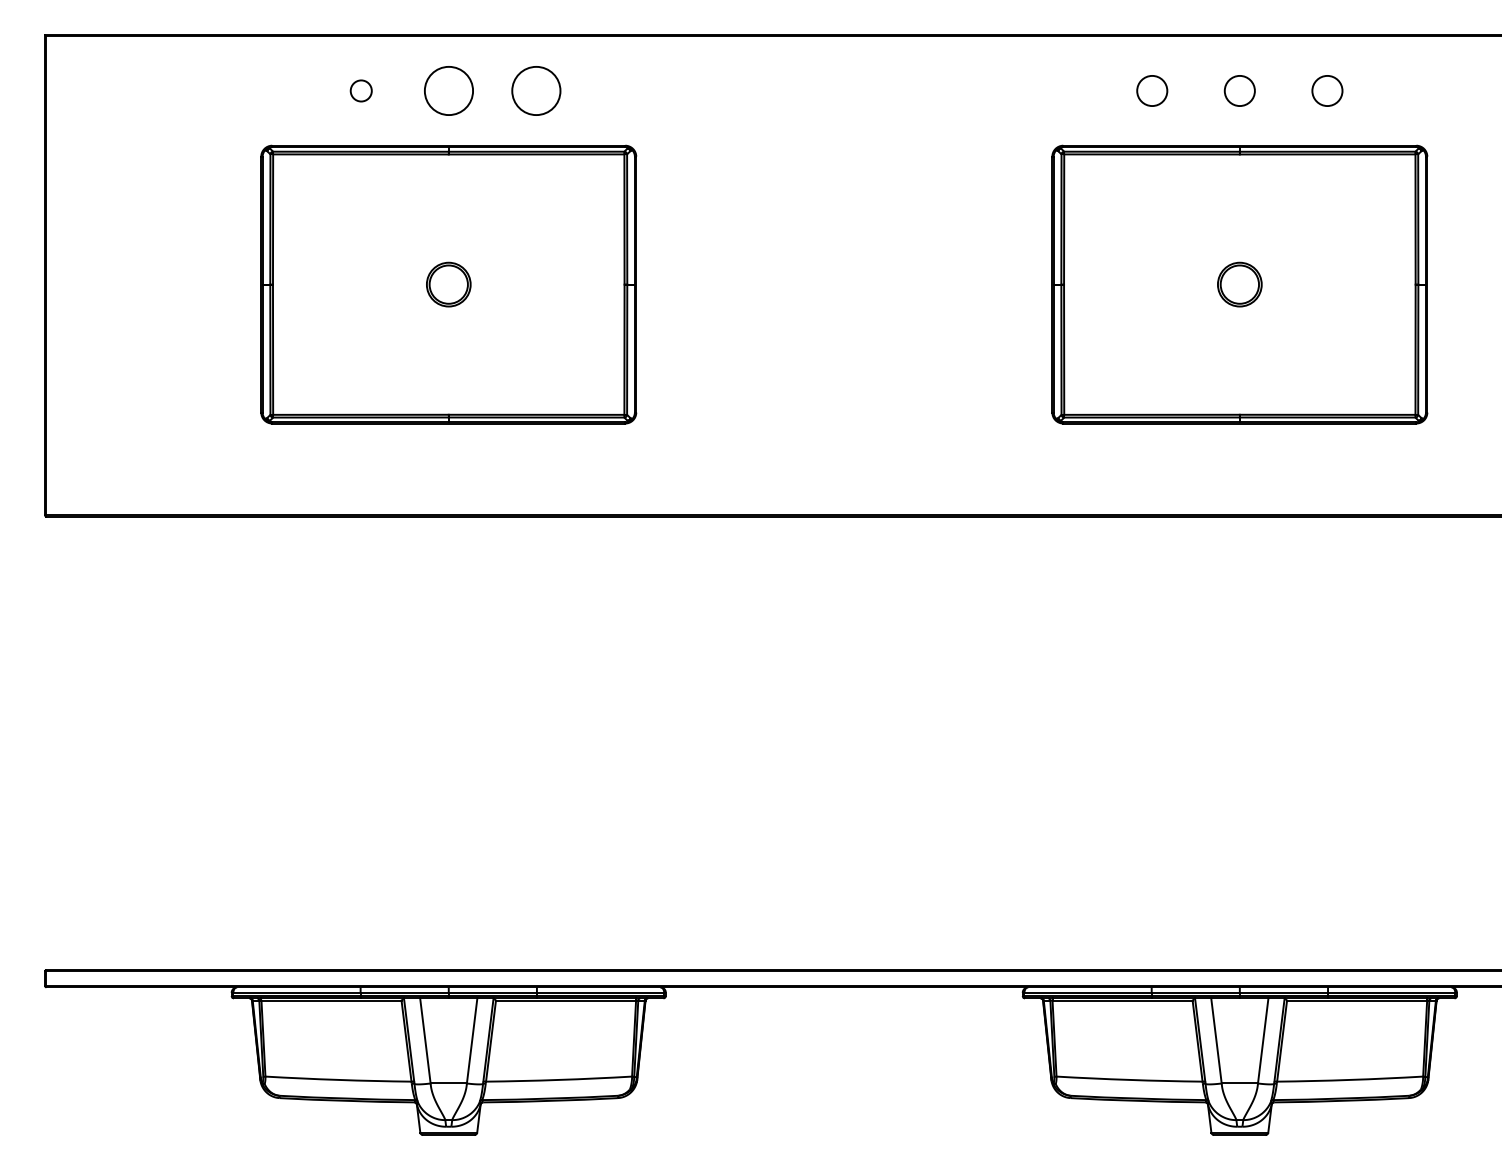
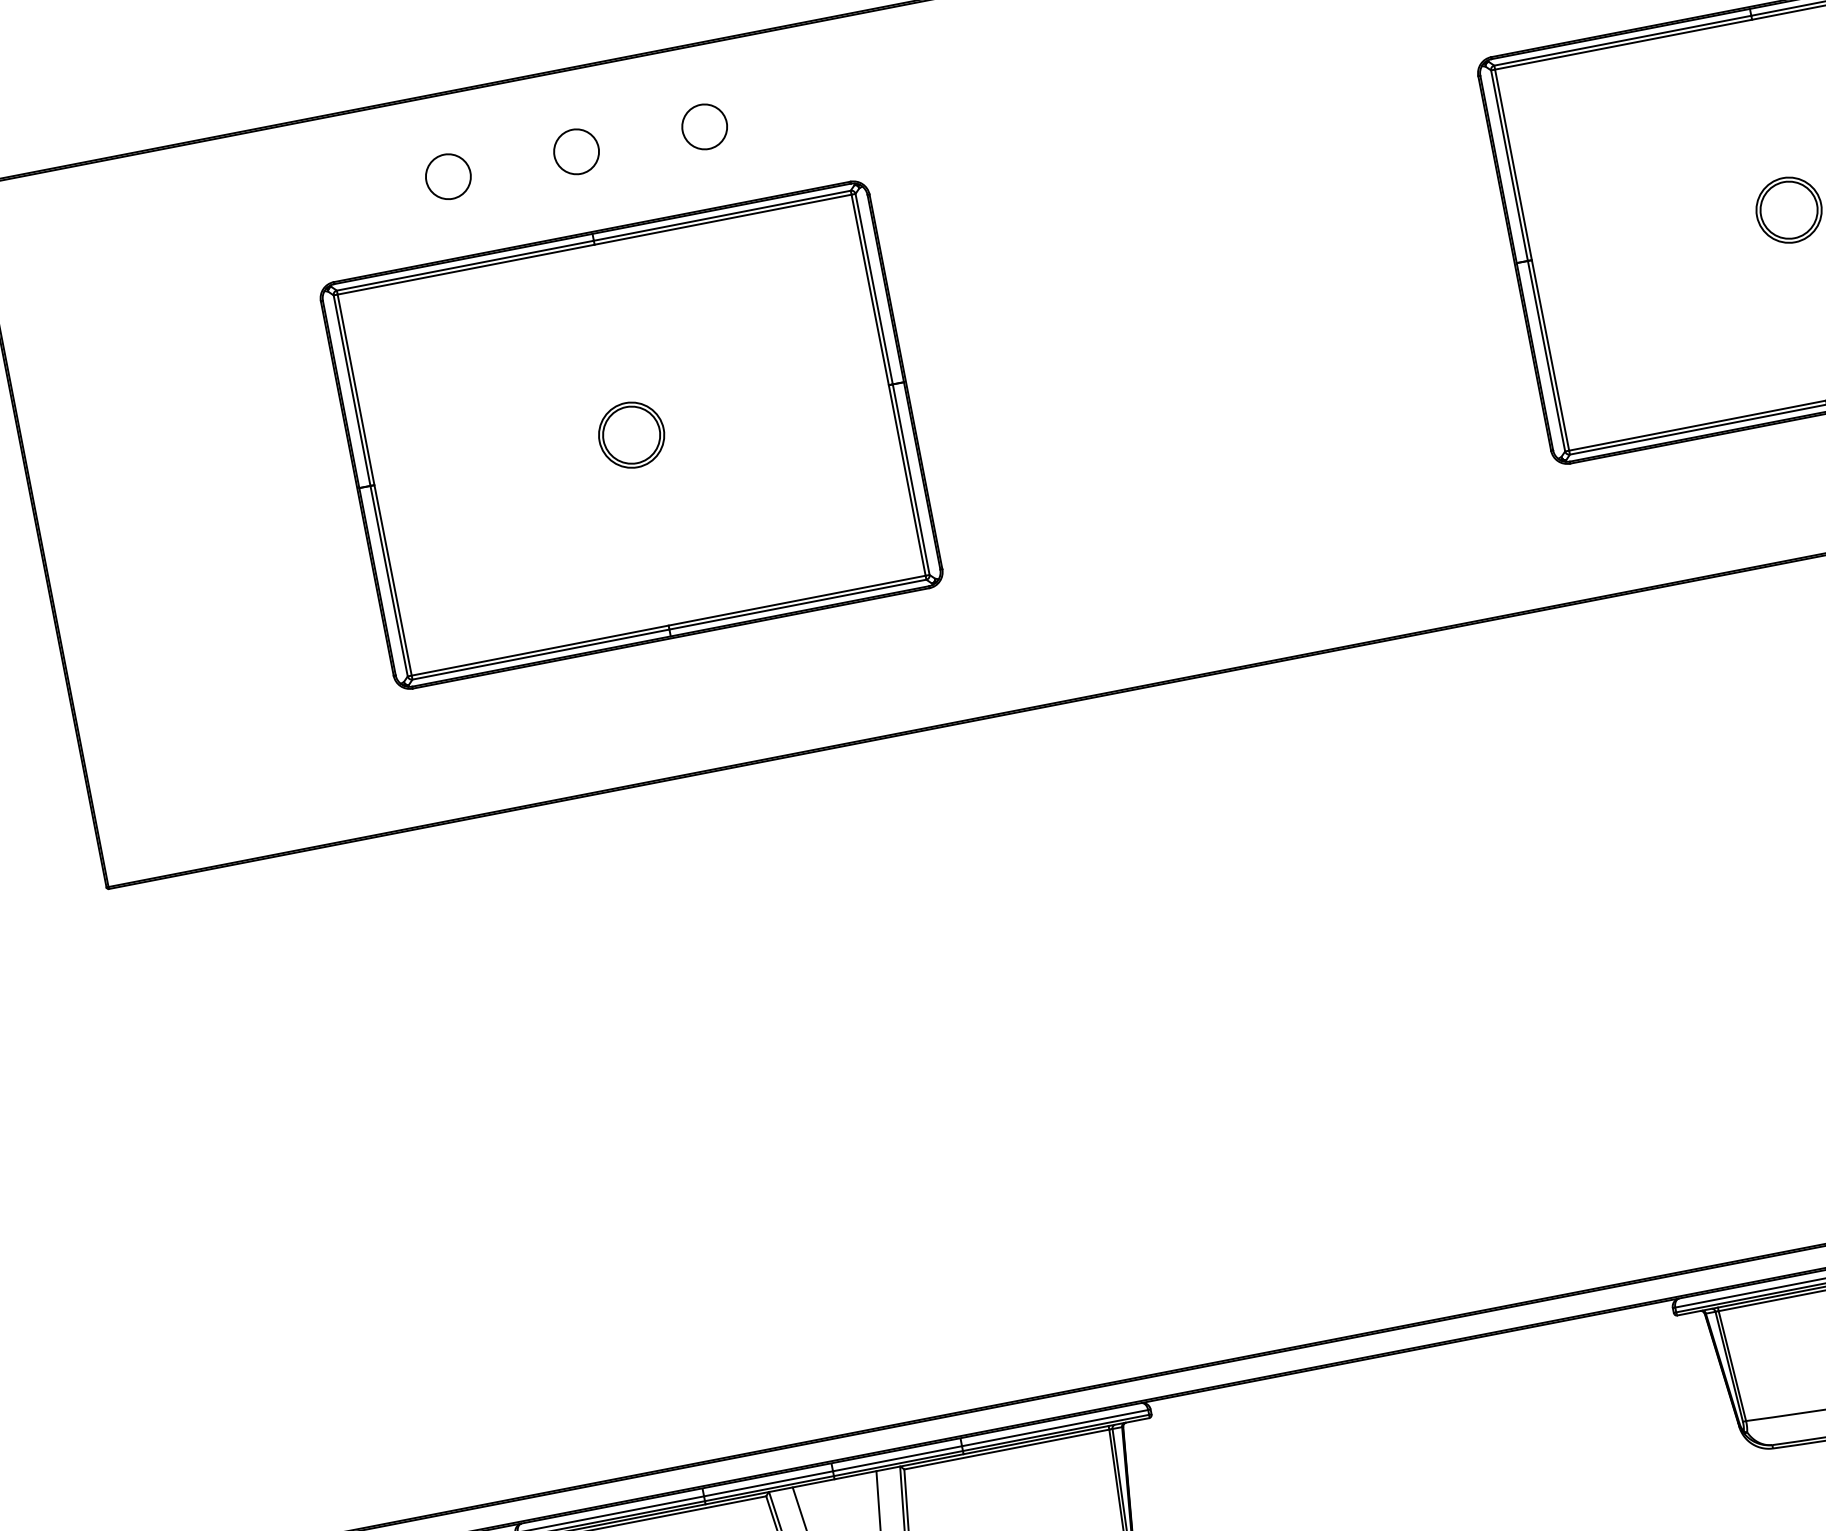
circle: (361, 90) -> (448, 175), size x1.43
circle: (448, 90) -> (576, 151), size x0.62
circle: (536, 90) -> (704, 126), size x0.62

